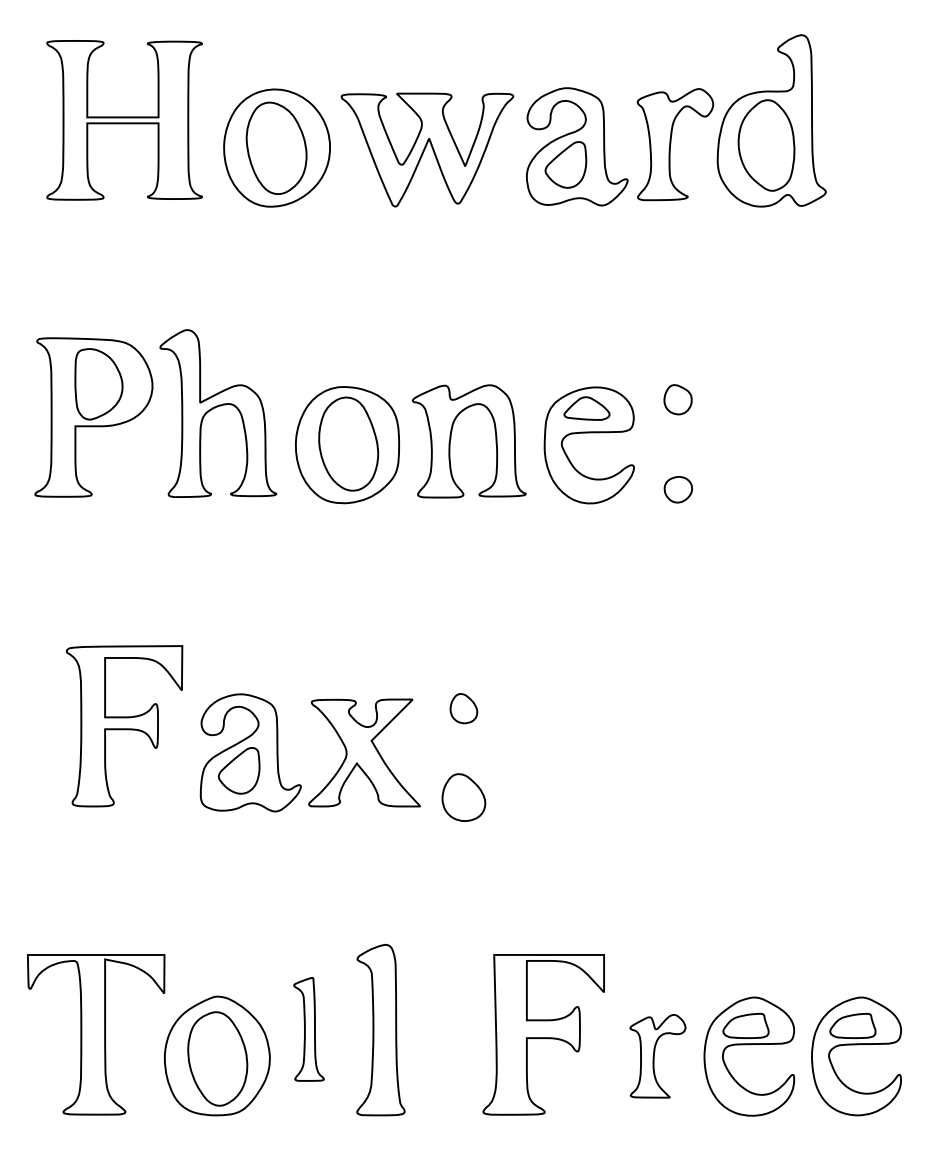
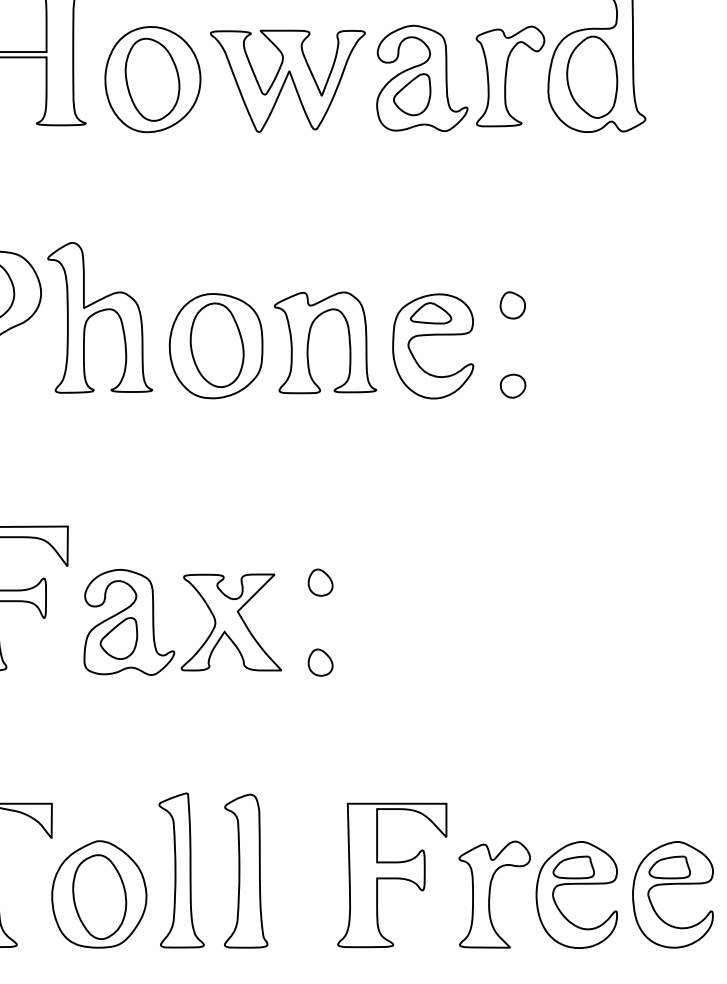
part: (463, 797) -> (320, 662), size x0.62
part: (308, 1029) -> (181, 870), size x1.67
part: (657, 1056) -> (494, 894), size x1.43

